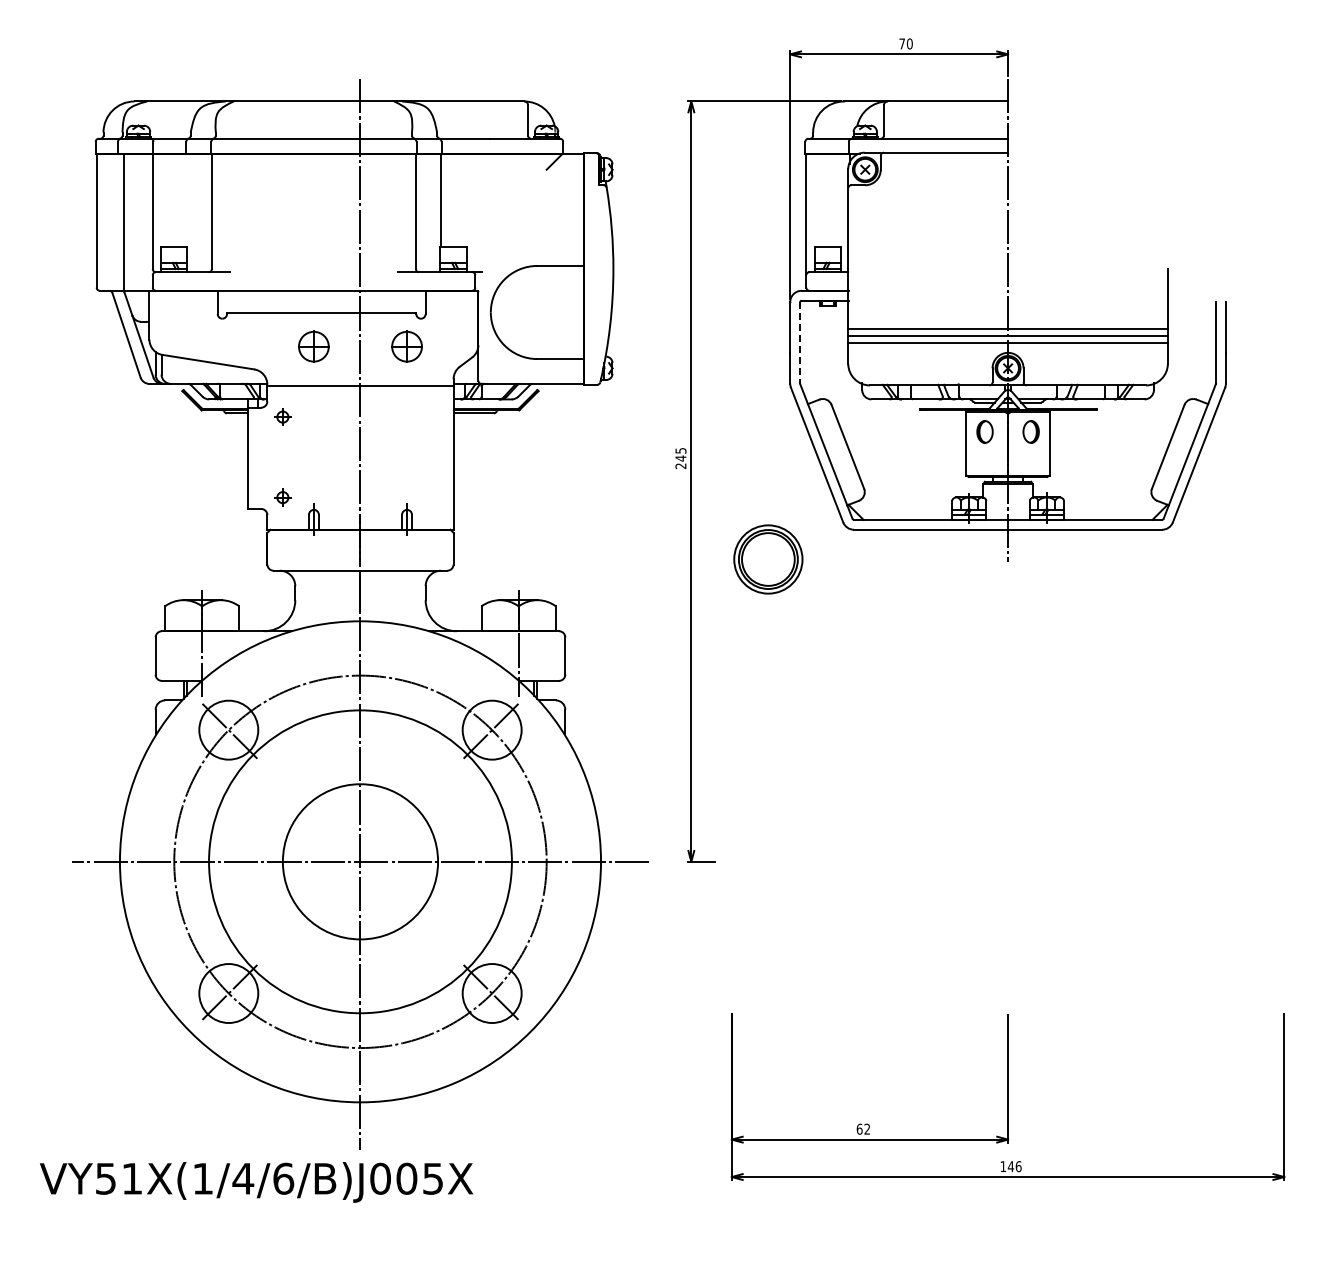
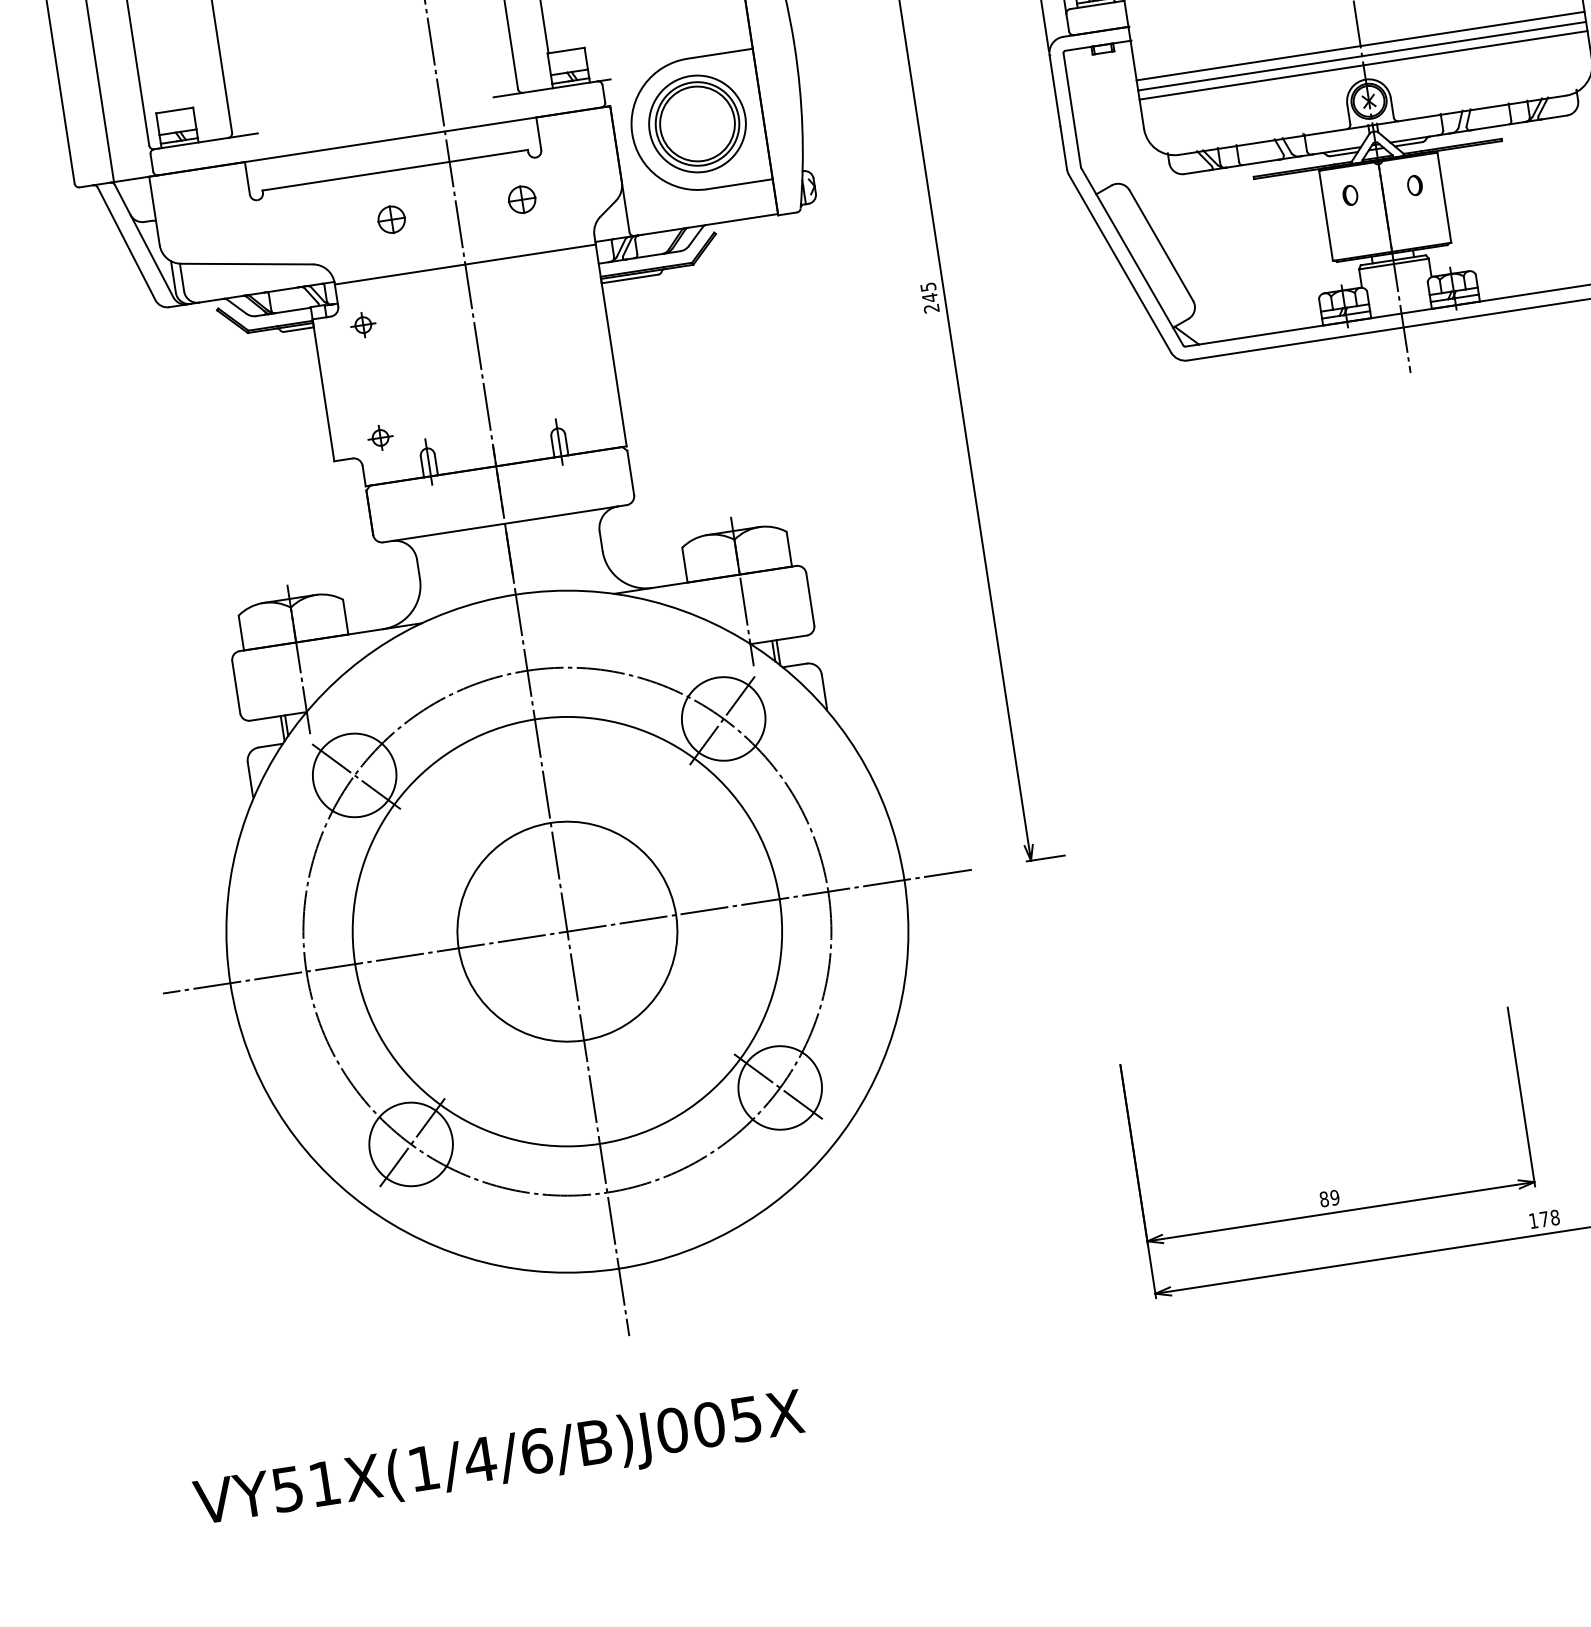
line: (800, 342) -> (1072, 109), dashed -> solid
part: (313, 346) -> (391, 219), size x0.62
part: (406, 346) -> (521, 199), size x0.62
part: (984, 431) -> (1349, 194), size x0.62
part: (1030, 431) -> (1414, 184), size x0.62
part: (768, 559) -> (697, 123), moved
text: (863, 1128) -> (1329, 1197), 62 -> 89
text: (1014, 1166) -> (1549, 1218), 146 -> 178
text: (256, 1182) -> (499, 1462), moved

